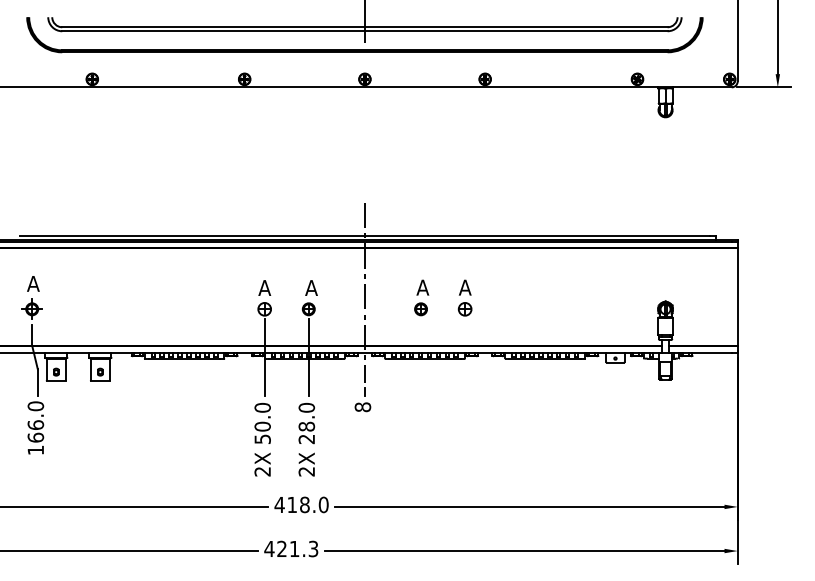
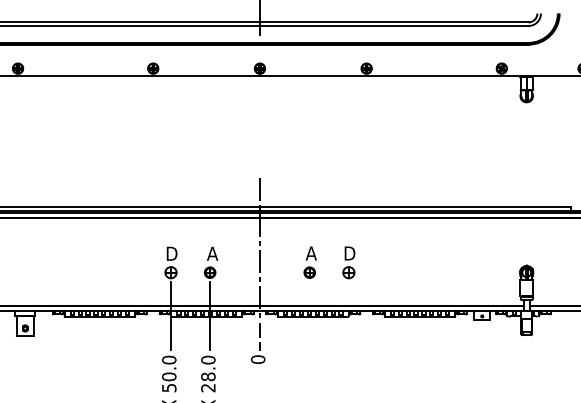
text: (264, 287) -> (170, 253), A -> D
text: (465, 287) -> (349, 253), A -> D
text: (362, 407) -> (257, 359), 8 -> 0

